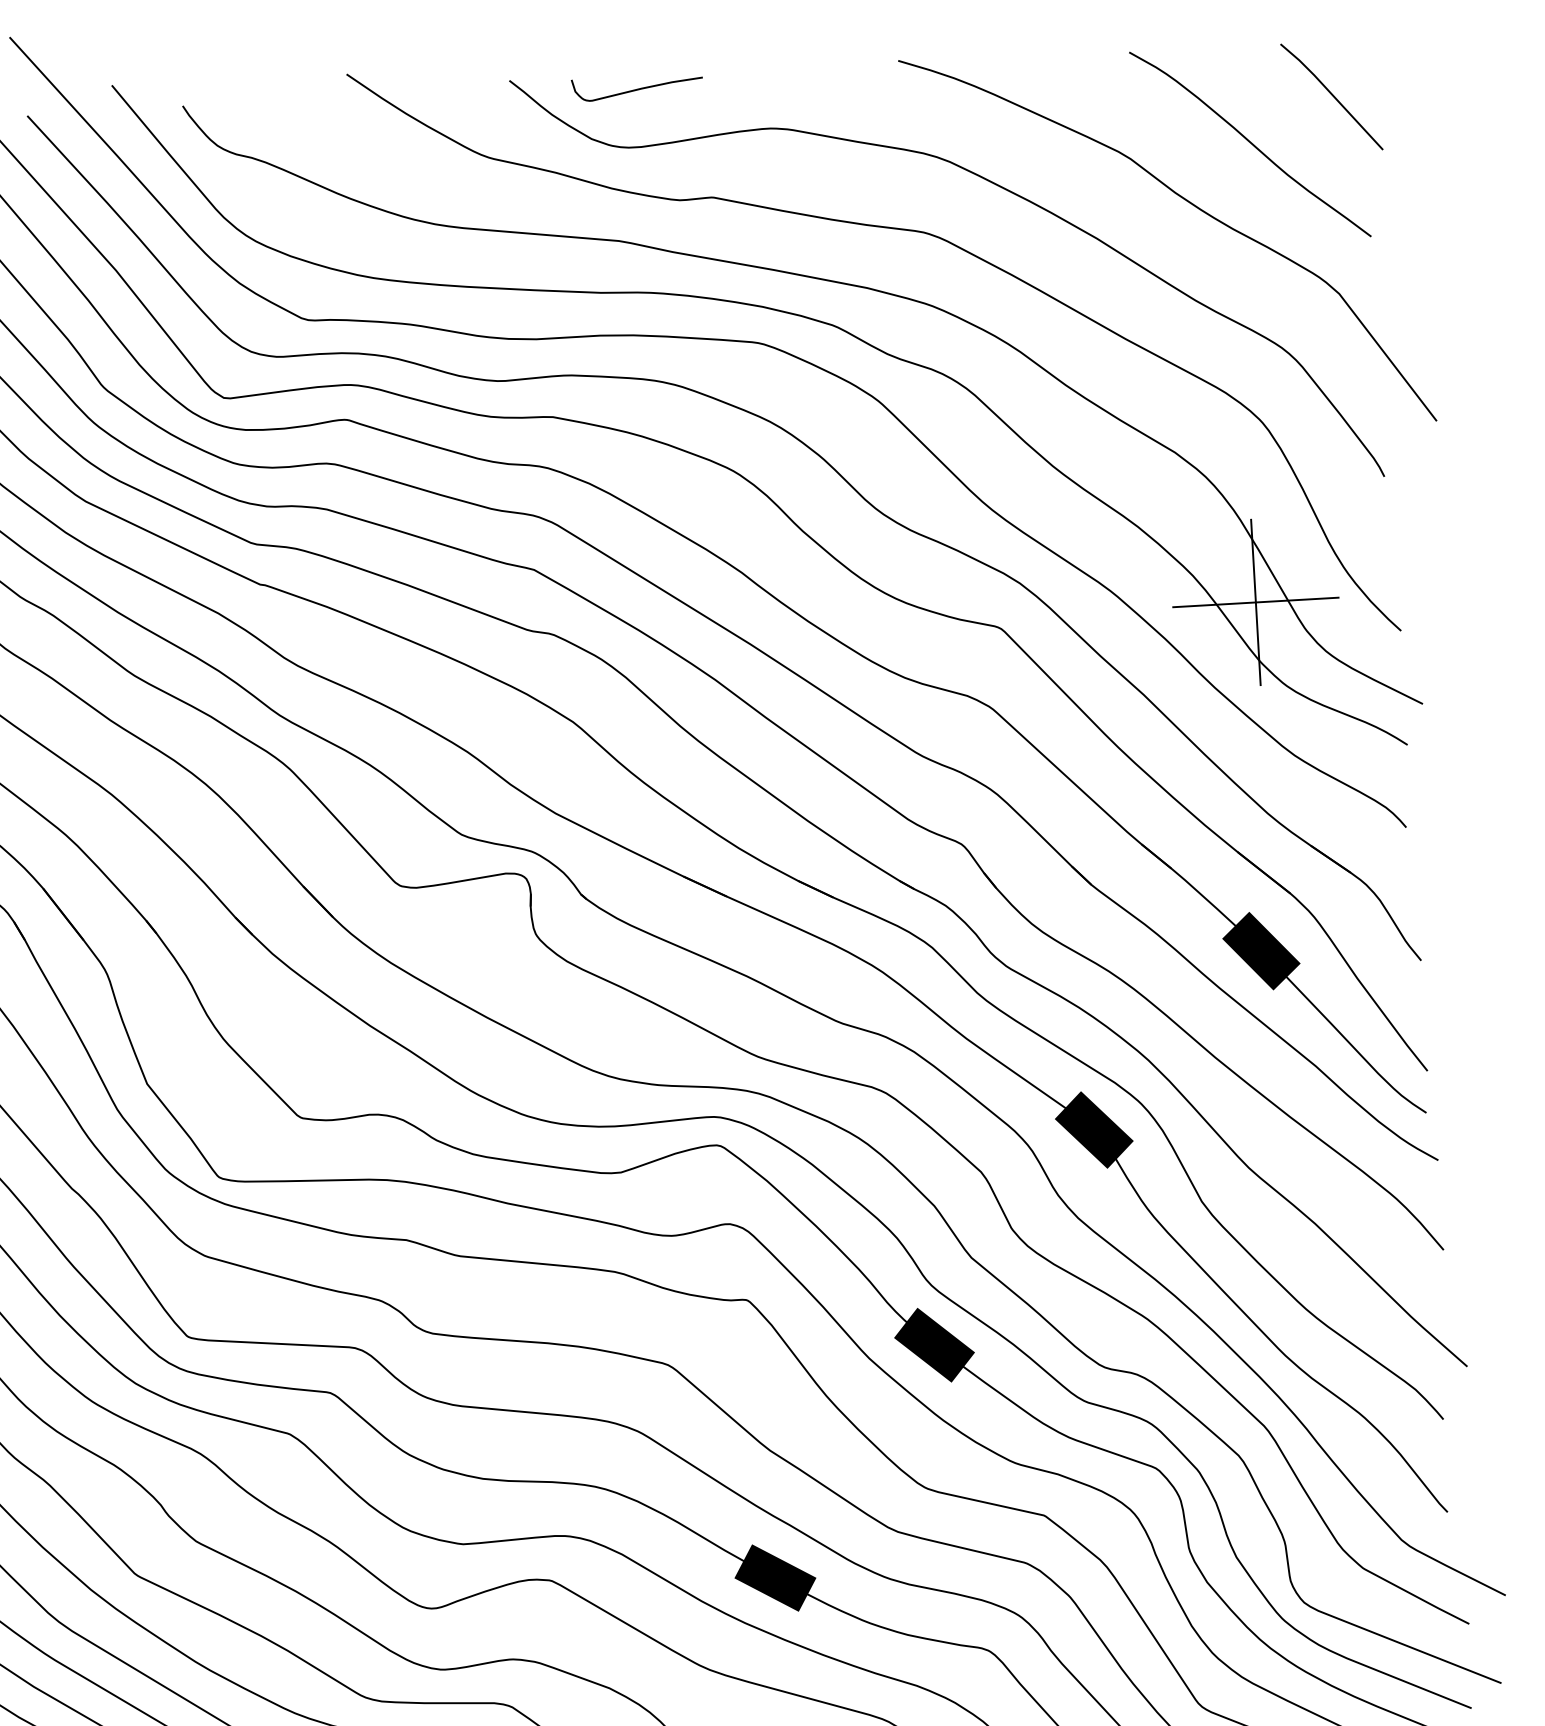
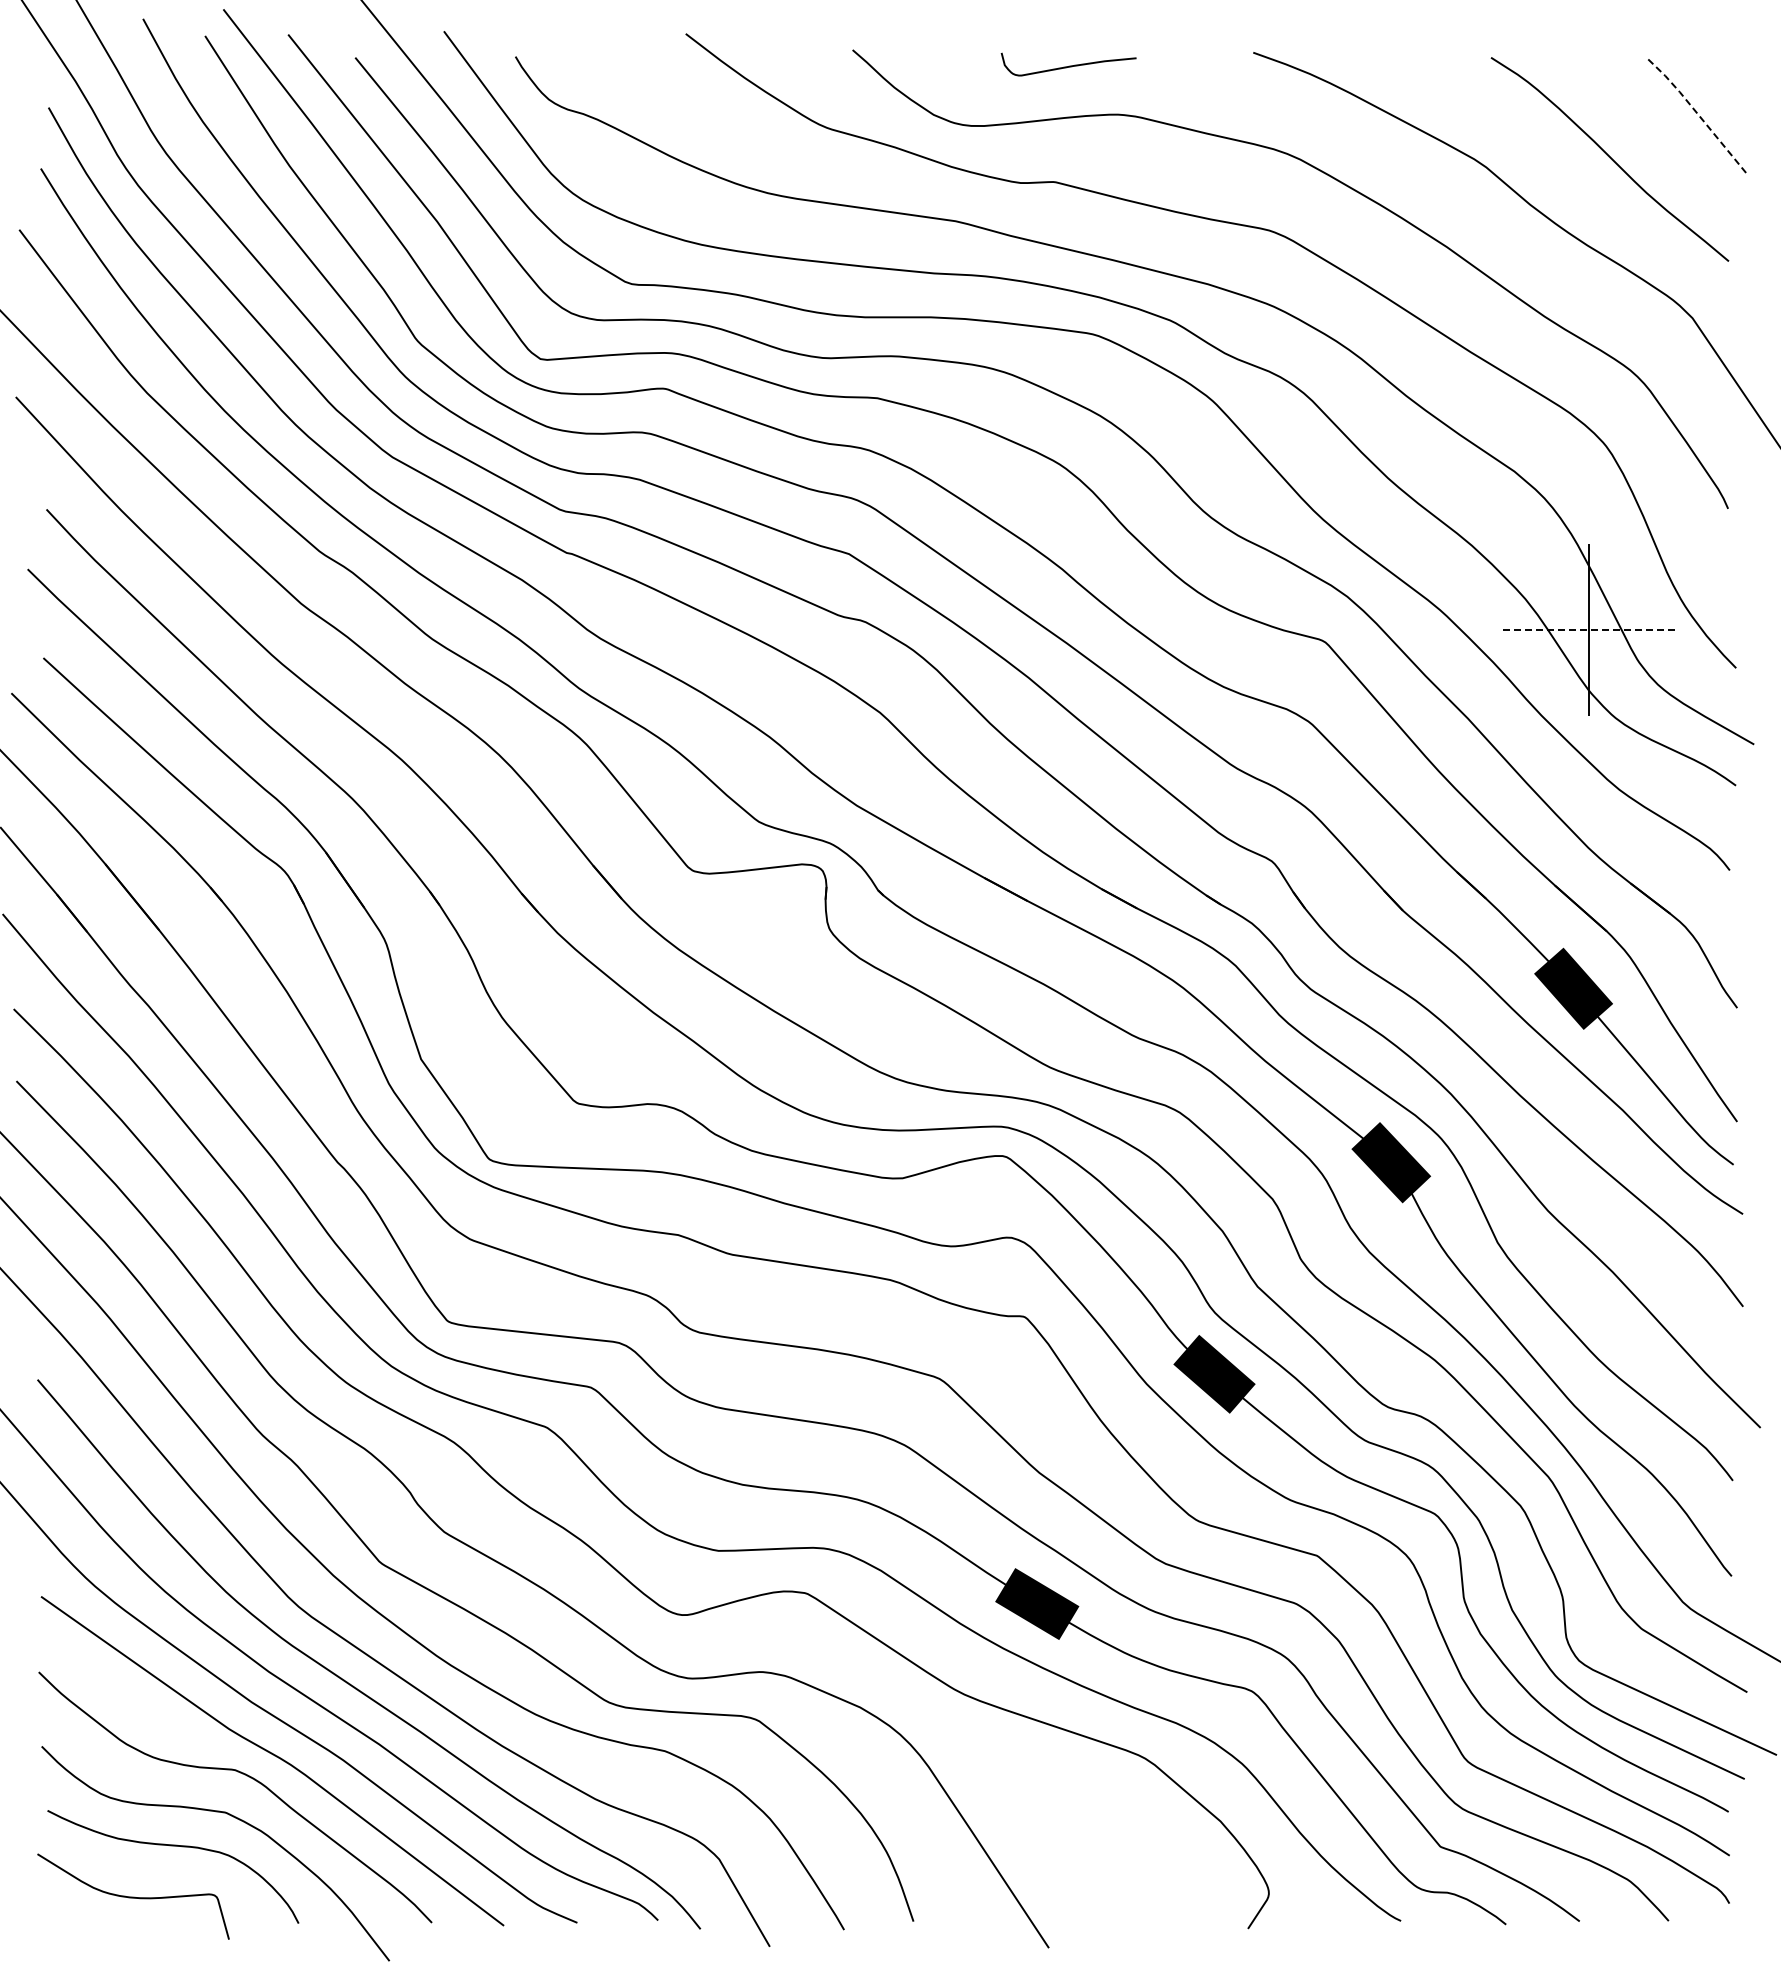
curve: (638, 88) -> (1069, 65), moved
line: (1331, 94) -> (1696, 112), solid -> dashed
line: (1255, 602) -> (1588, 630), solid -> dashed

